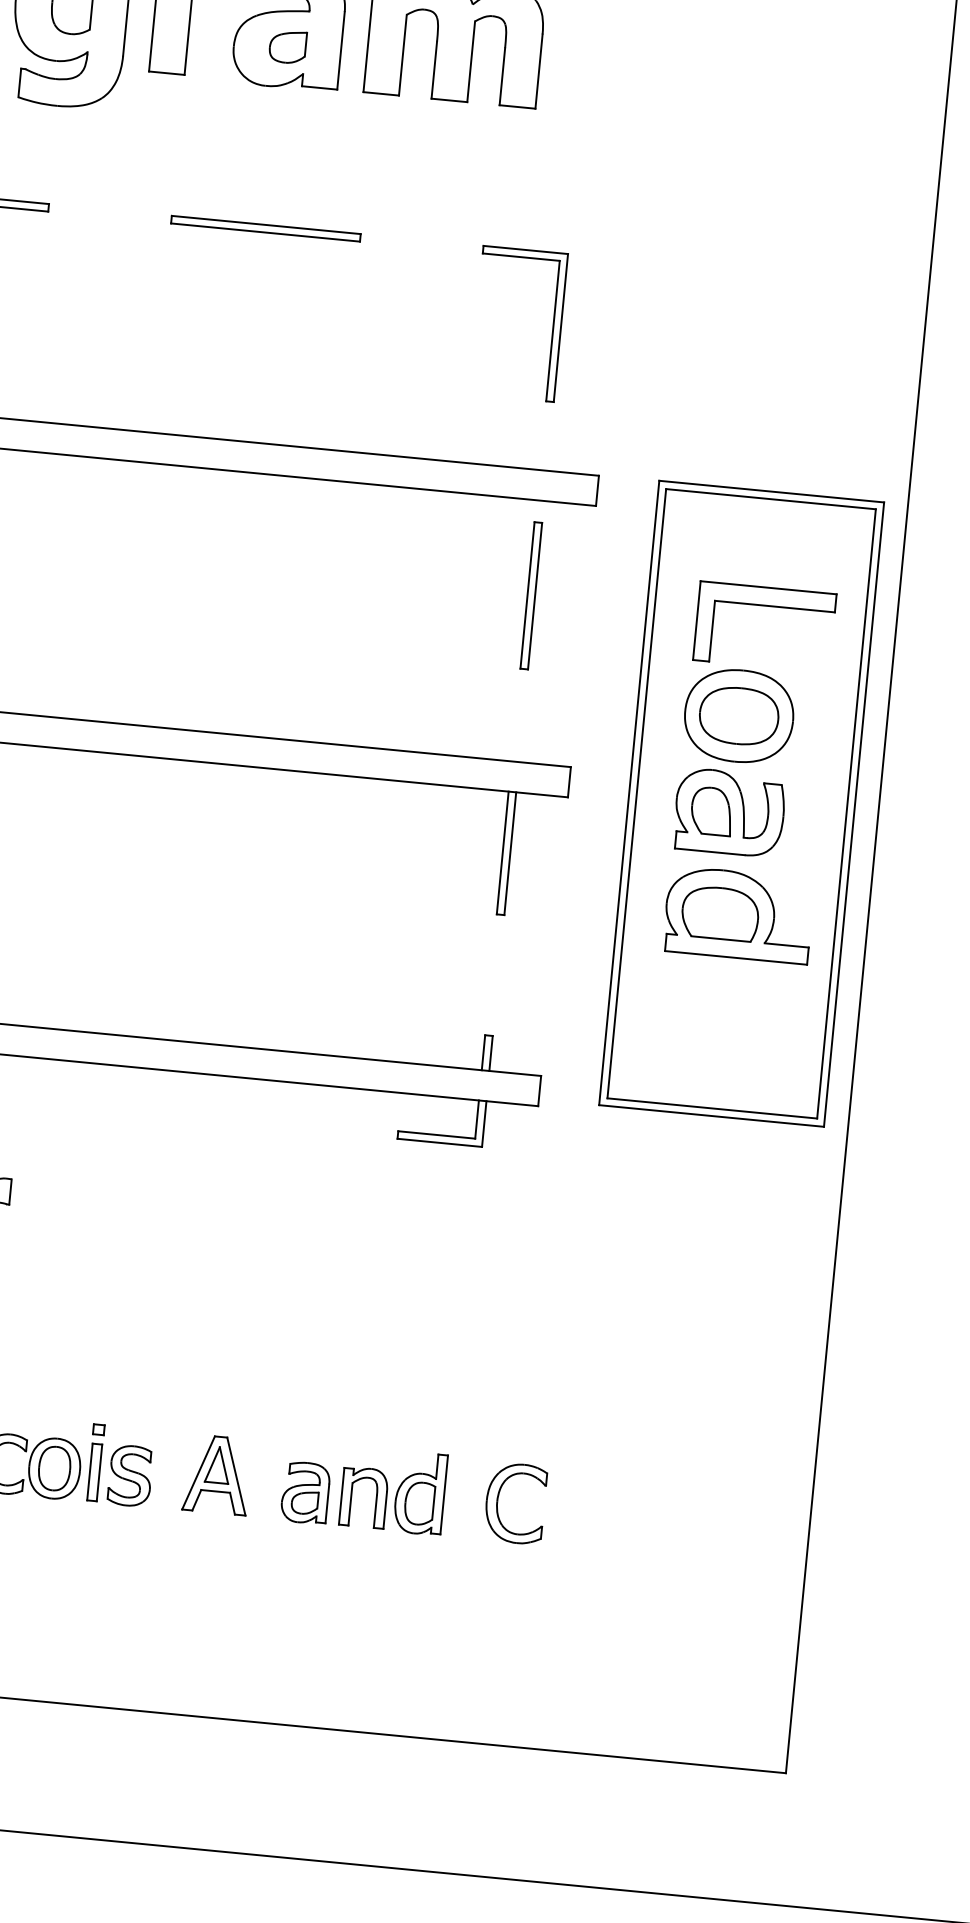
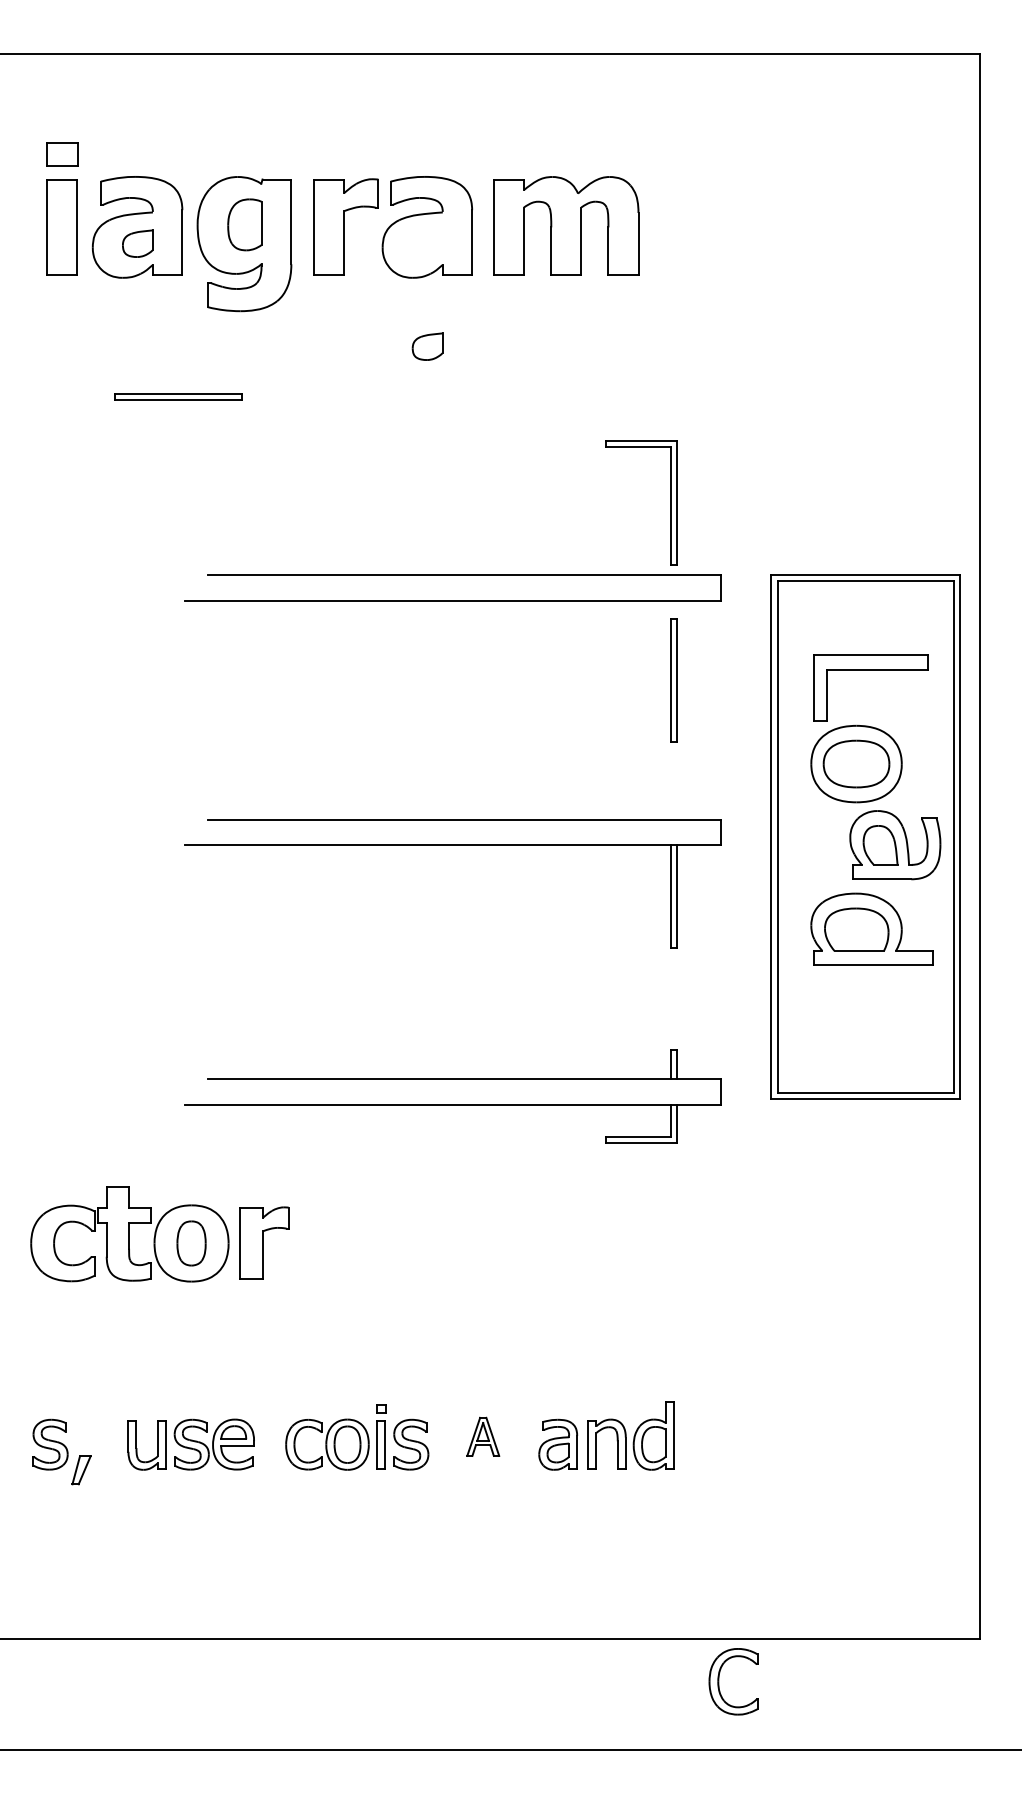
part: (287, 46) -> (427, 346), moved
part: (265, 228) -> (423, 396), removed
part: (552, 327) -> (670, 502), moved
part: (729, 813) -> (895, 845), moved
part: (216, 1474) -> (482, 1436), size x0.6
part: (498, 1501) -> (719, 1681), moved

